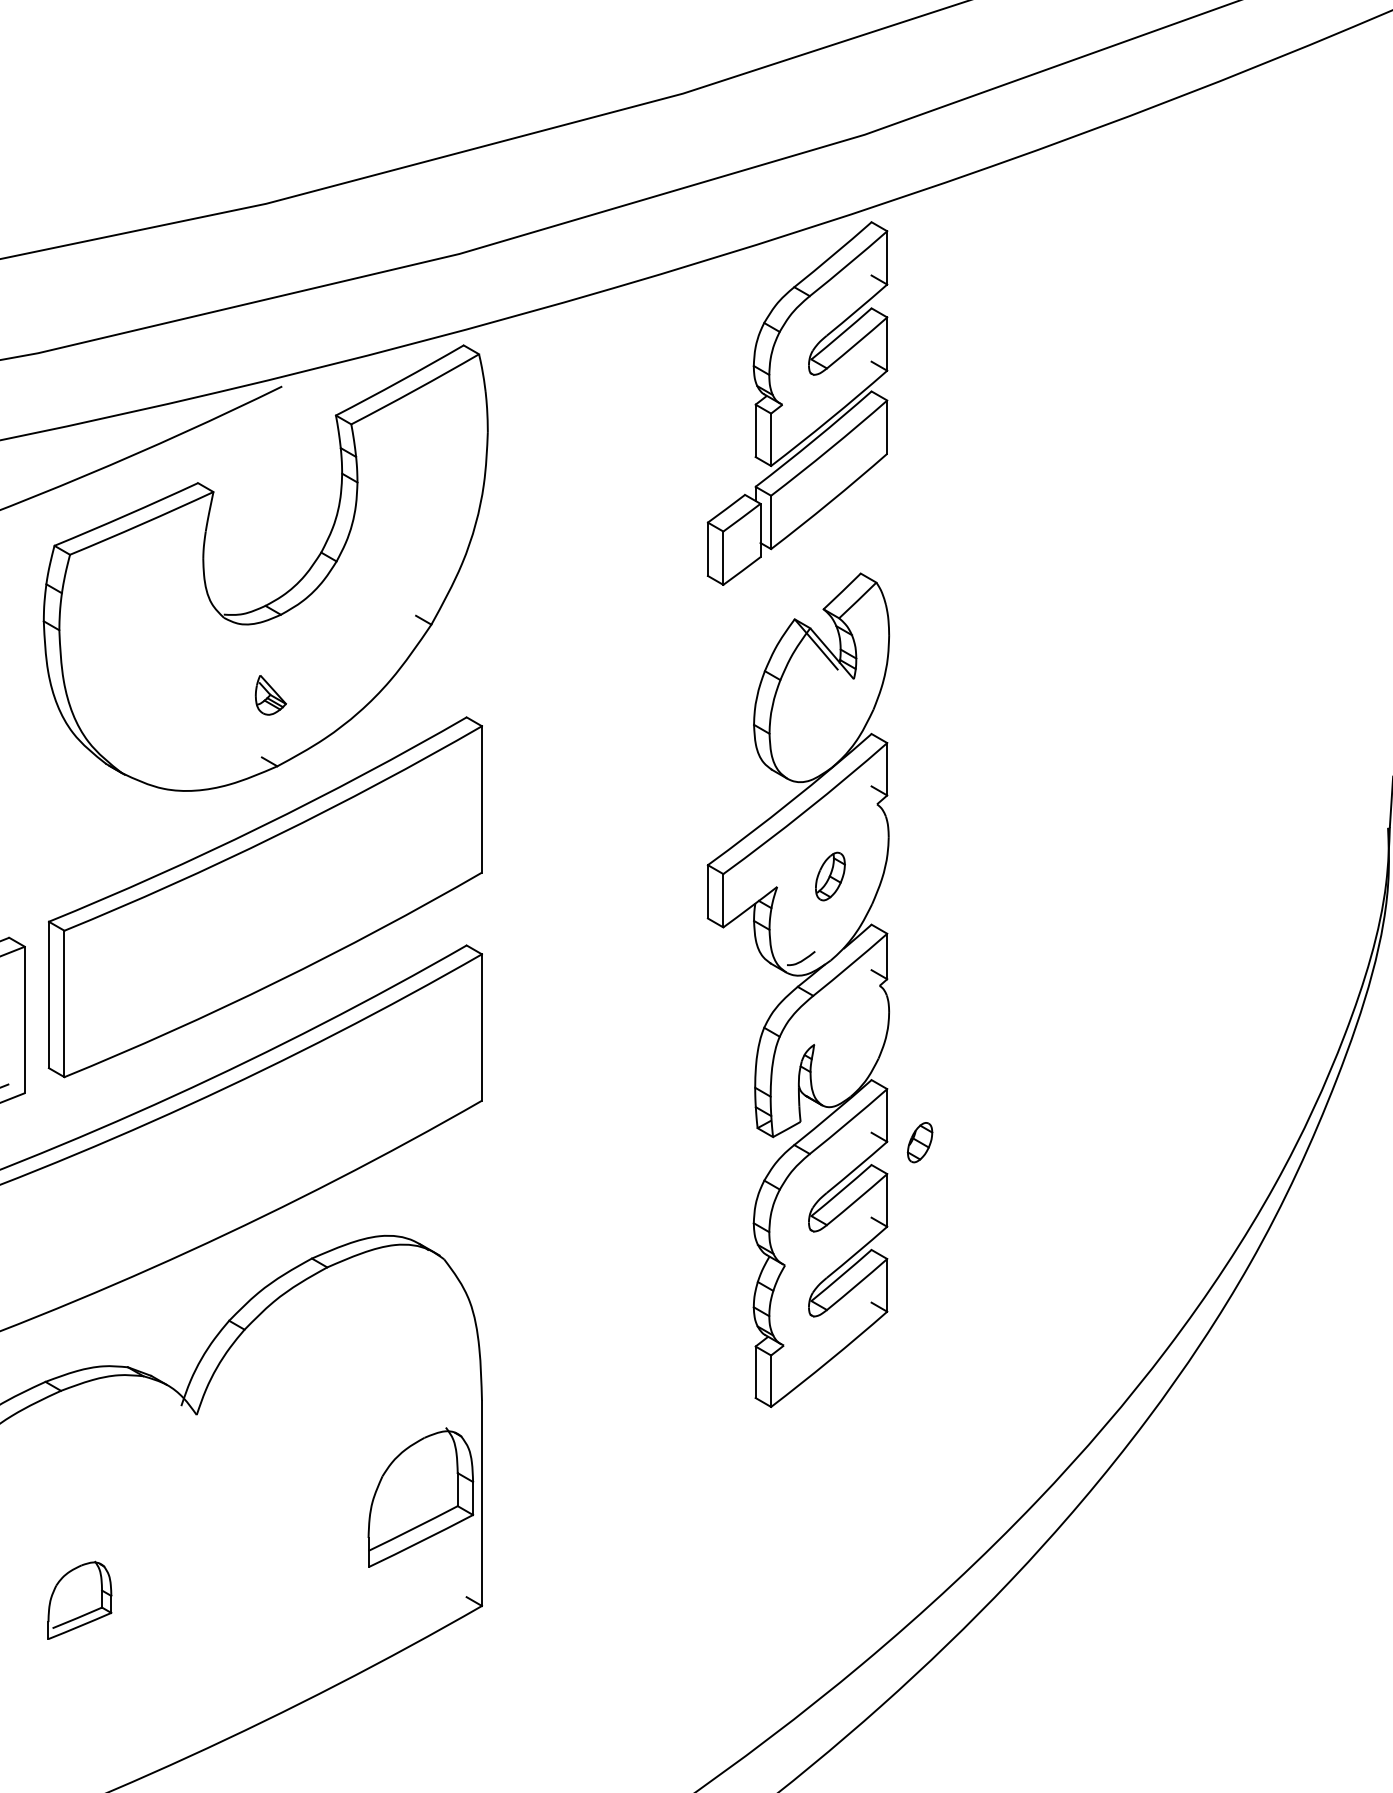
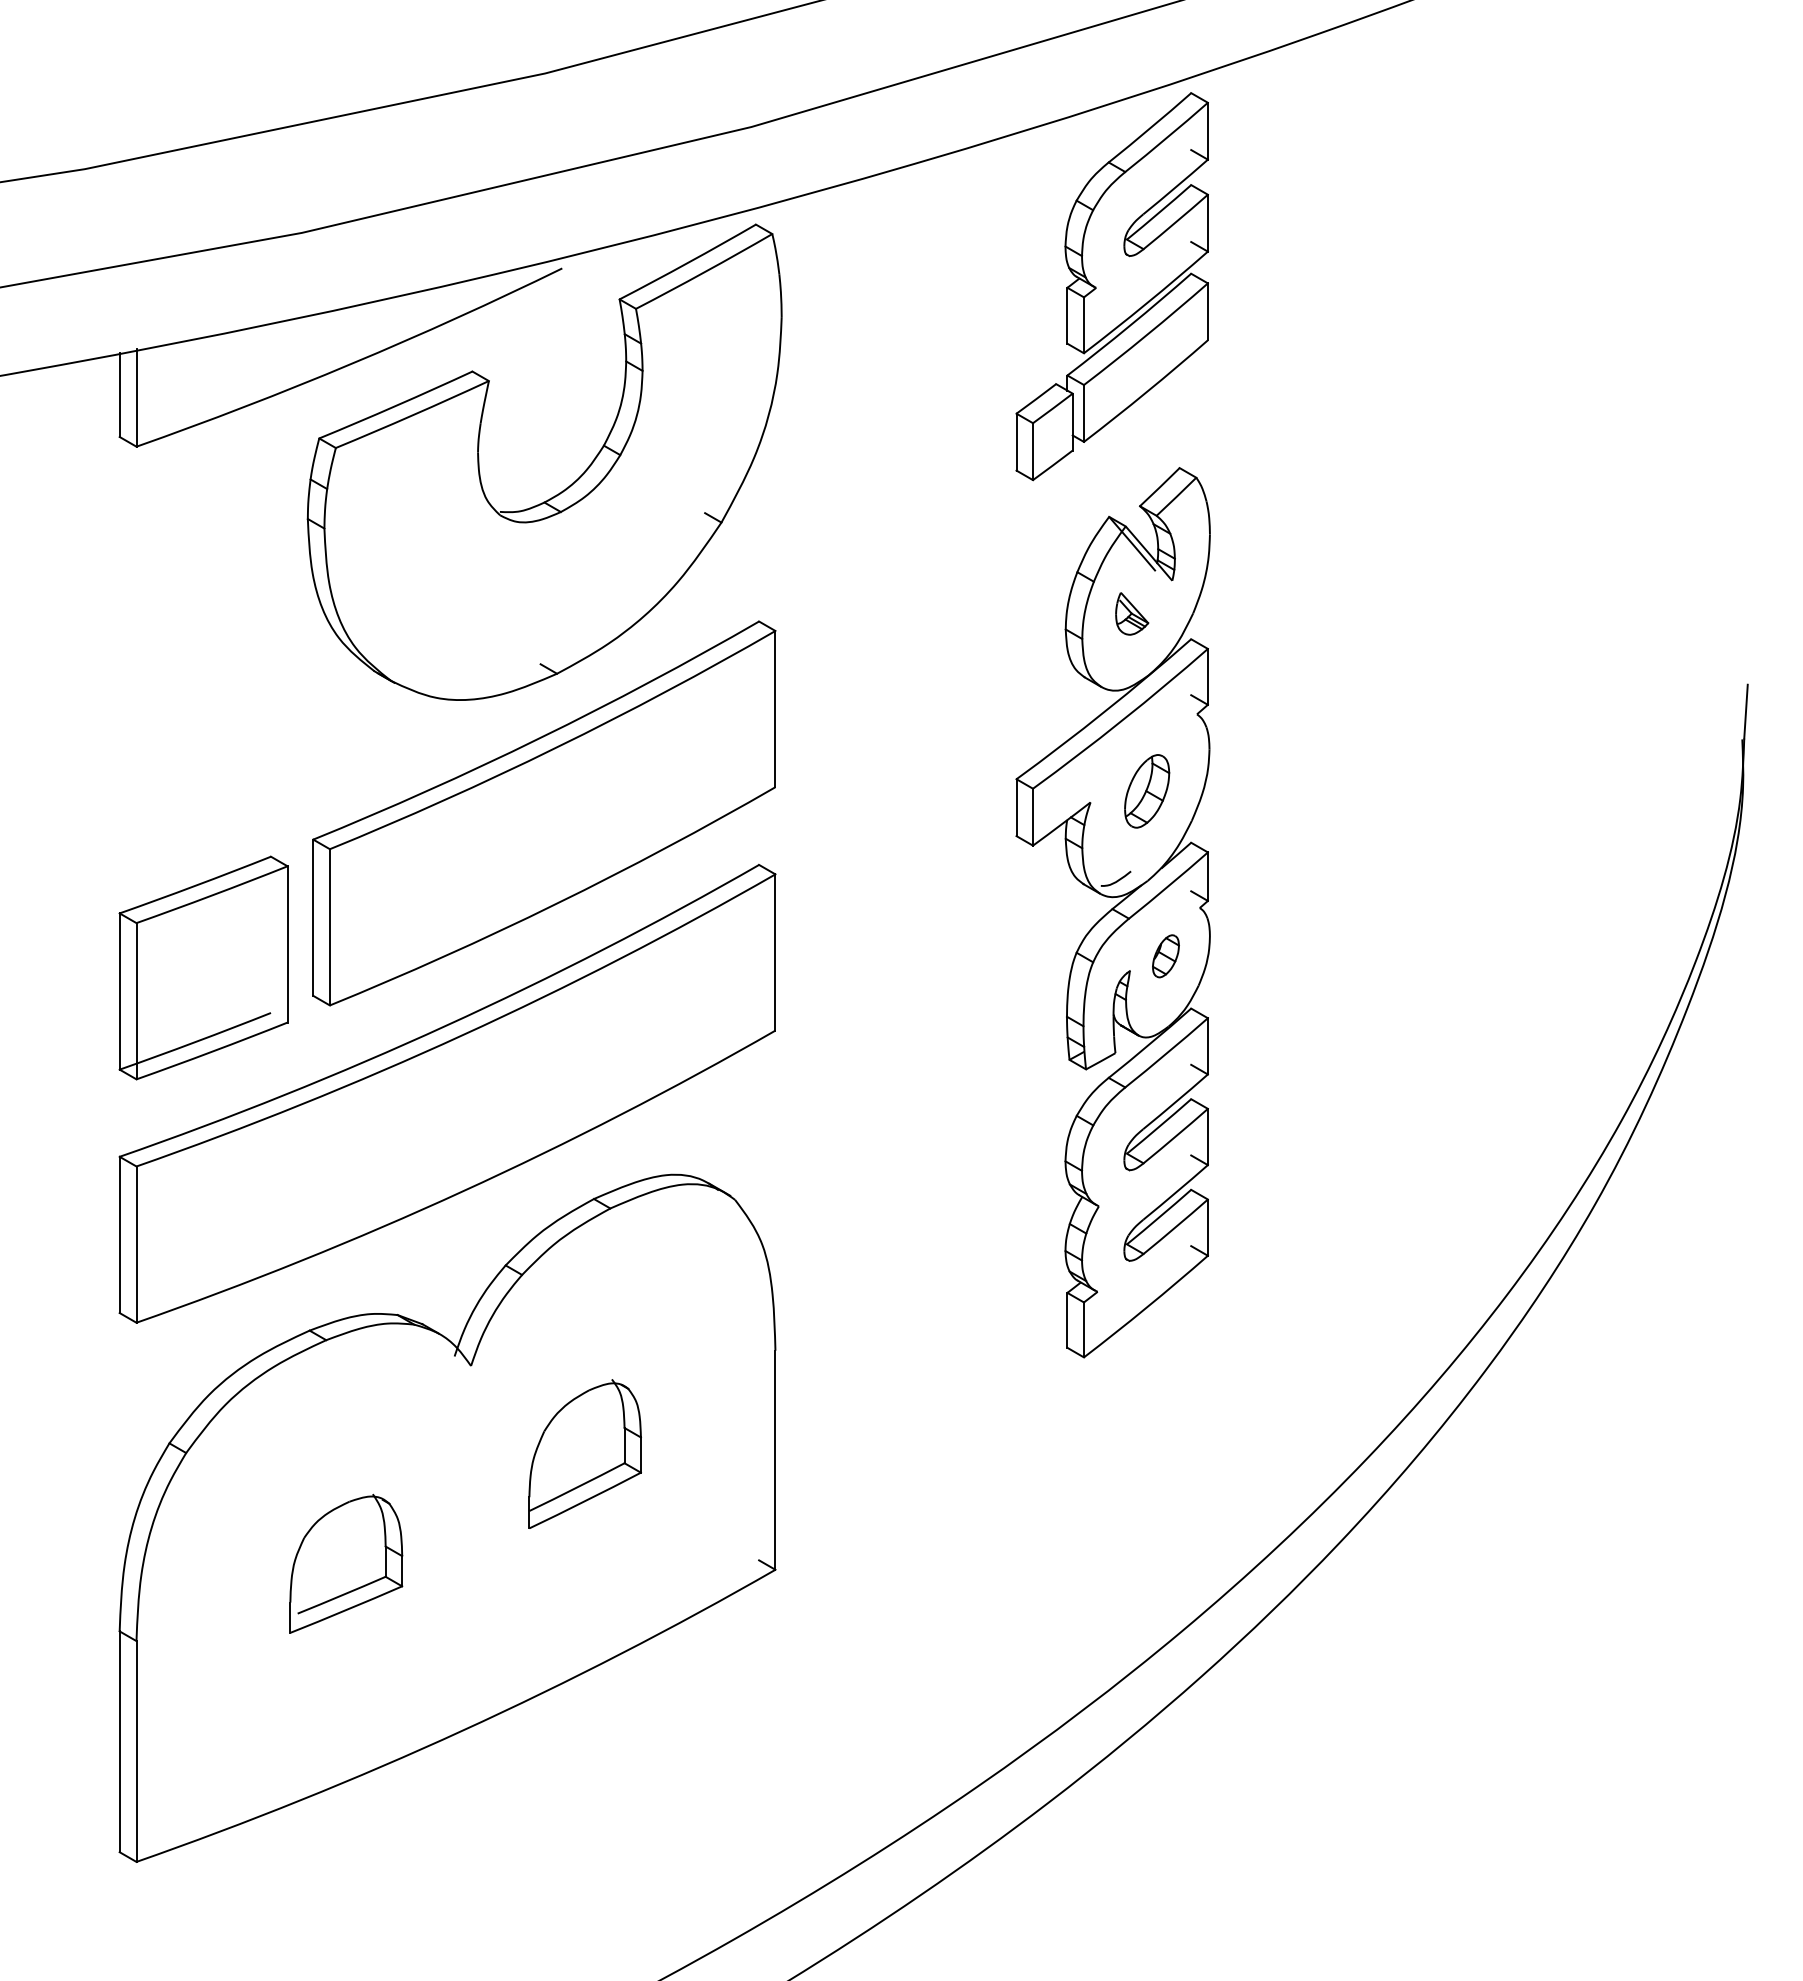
part: (271, 694) -> (1132, 613), moved
part: (830, 876) -> (1147, 791), size x1.43
part: (919, 1142) -> (1165, 956), moved
part: (420, 1497) -> (584, 1453), moved
part: (80, 1600) -> (346, 1563), size x1.67

